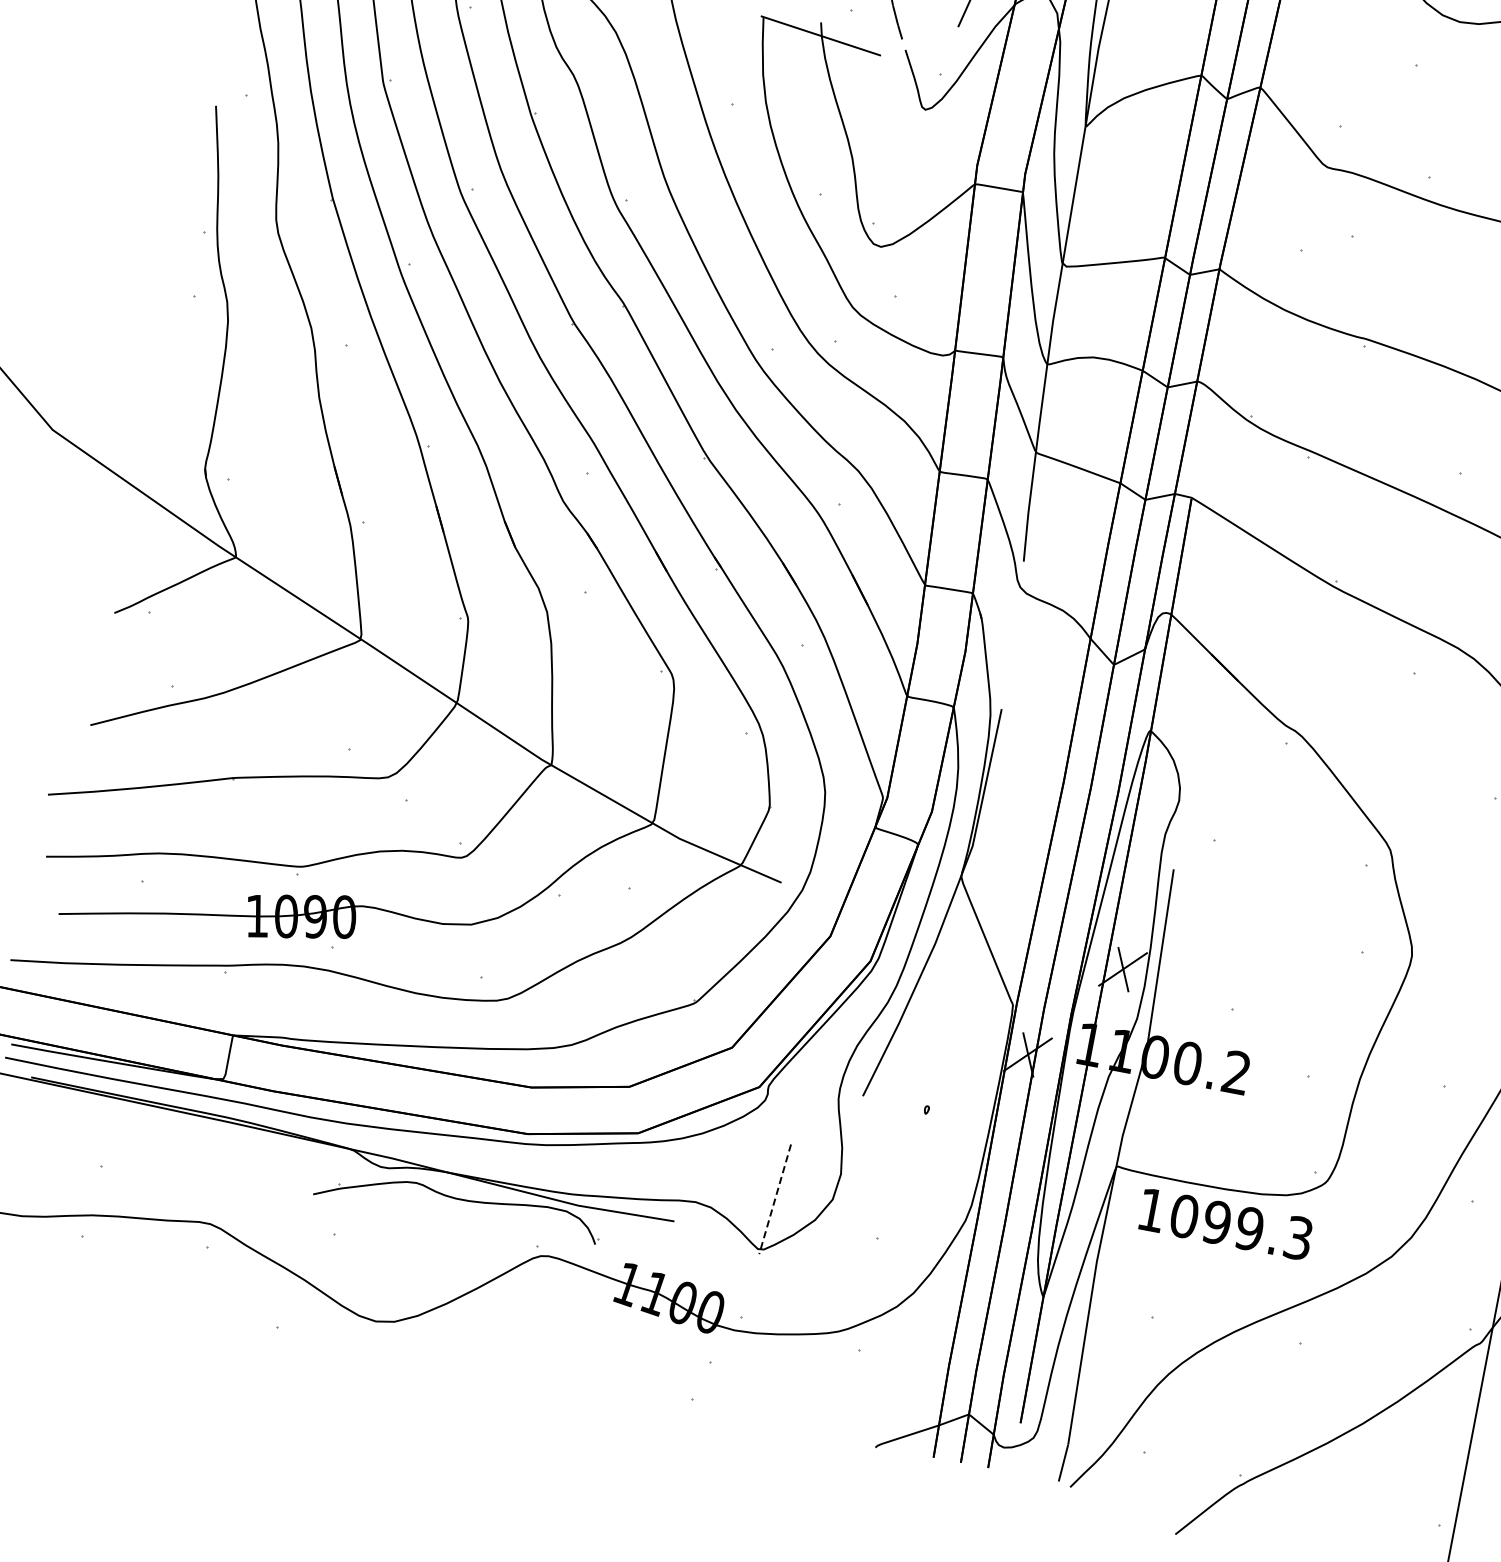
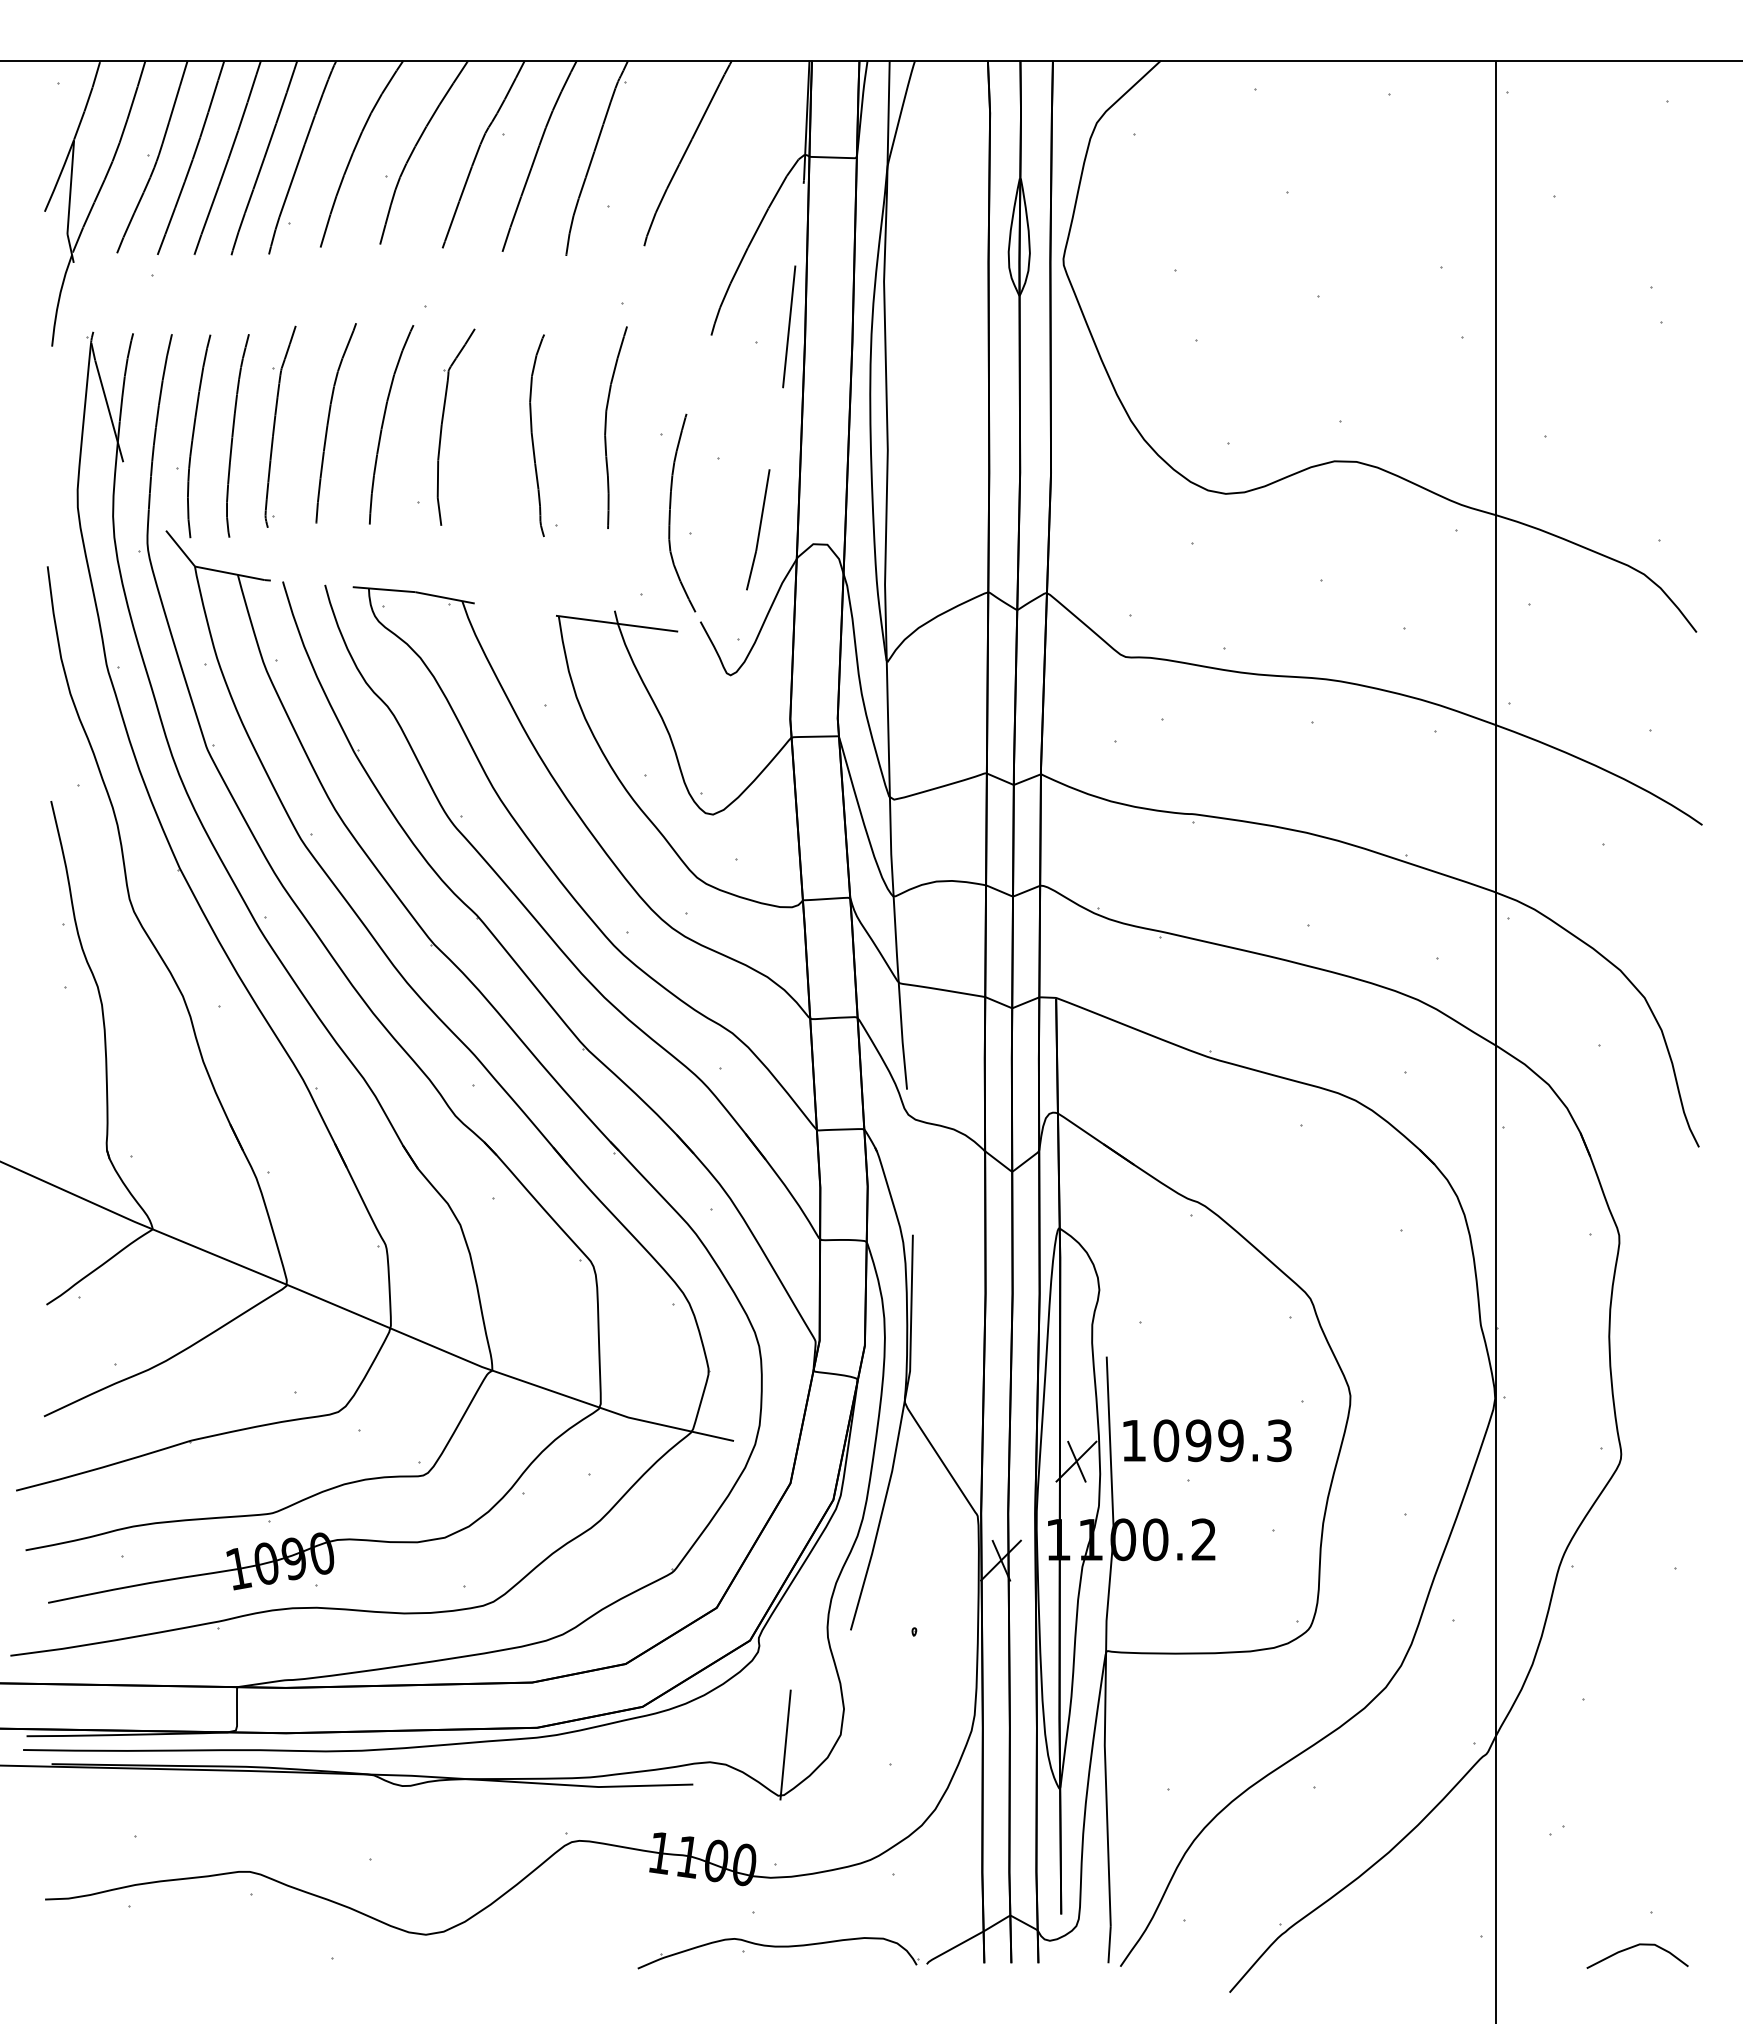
line: (774, 1199) -> (785, 1745), dashed -> solid
part: (458, 1206) -> (778, 1953), moved
text: (1226, 1224) -> (1207, 1440), moved

